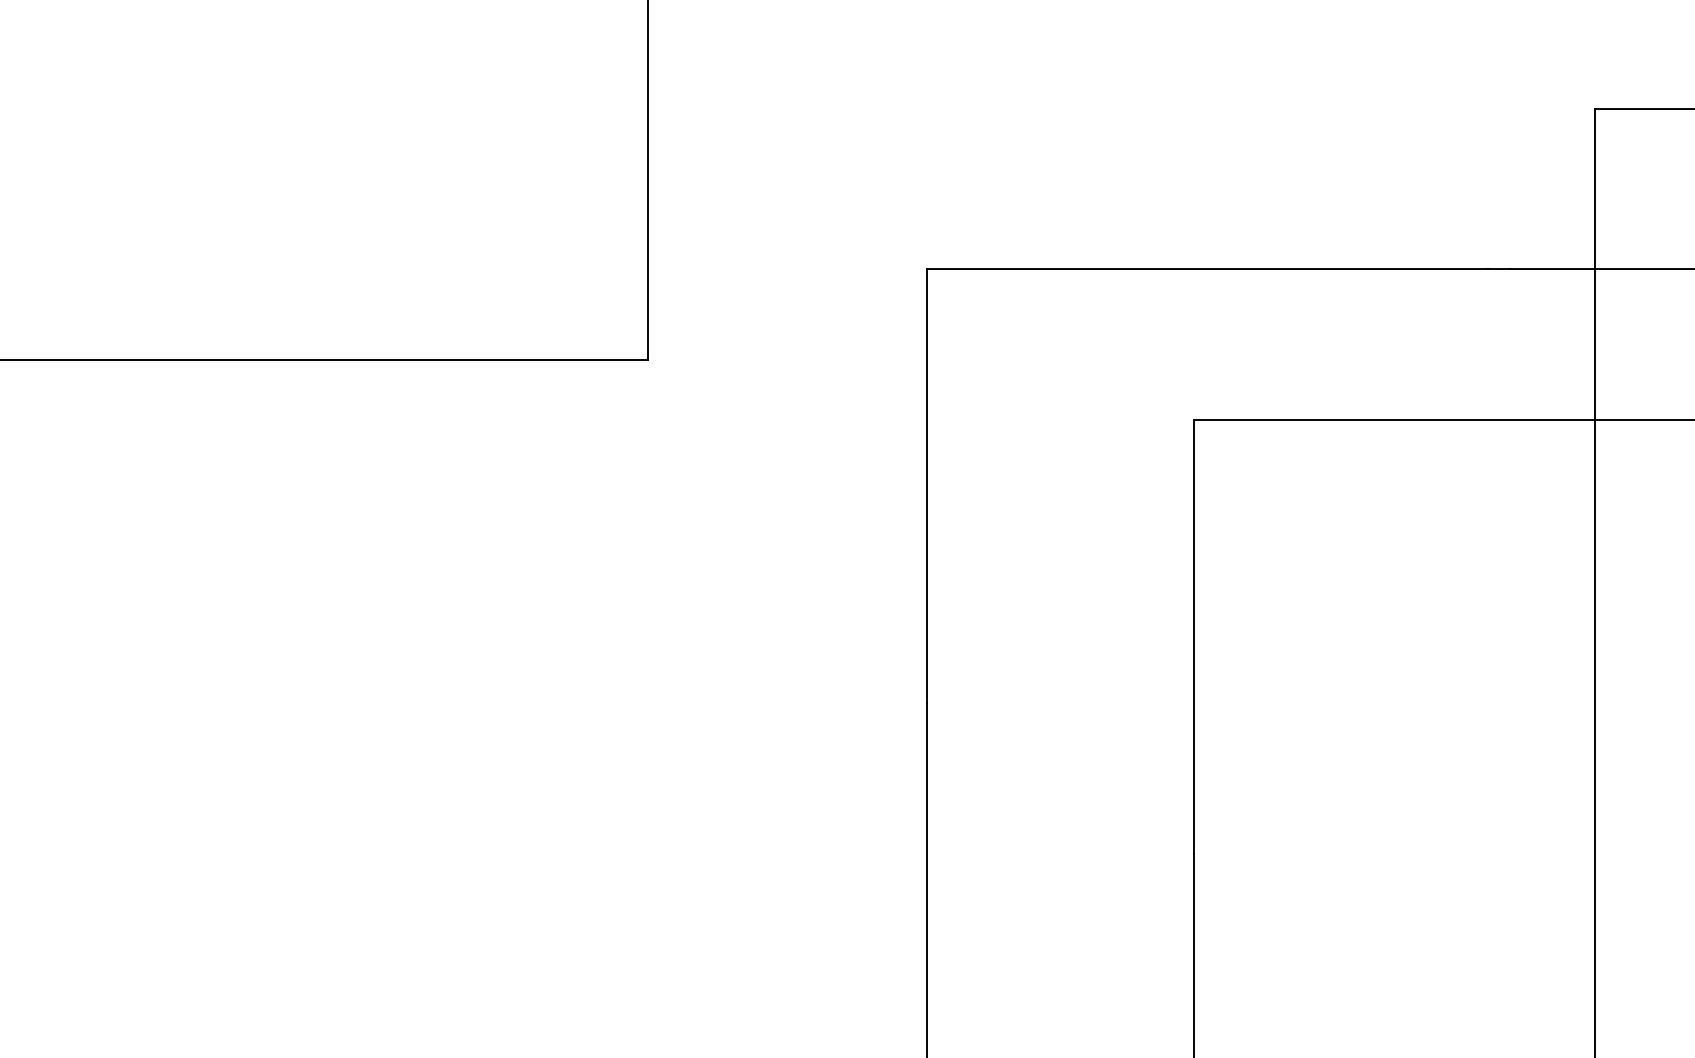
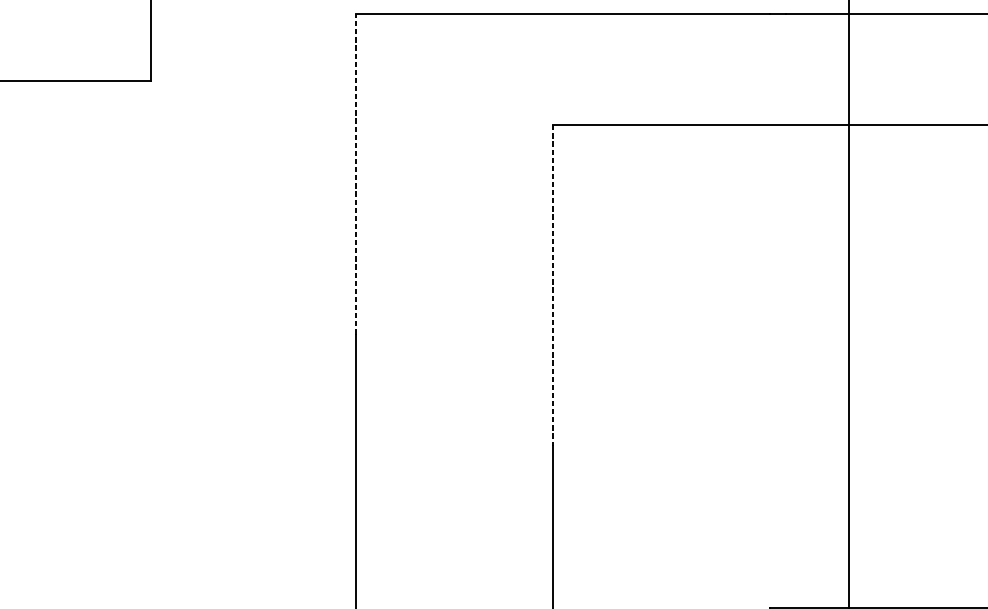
line: (926, 485) -> (355, 173), solid -> dashed
line: (1194, 637) -> (553, 285), solid -> dashed

